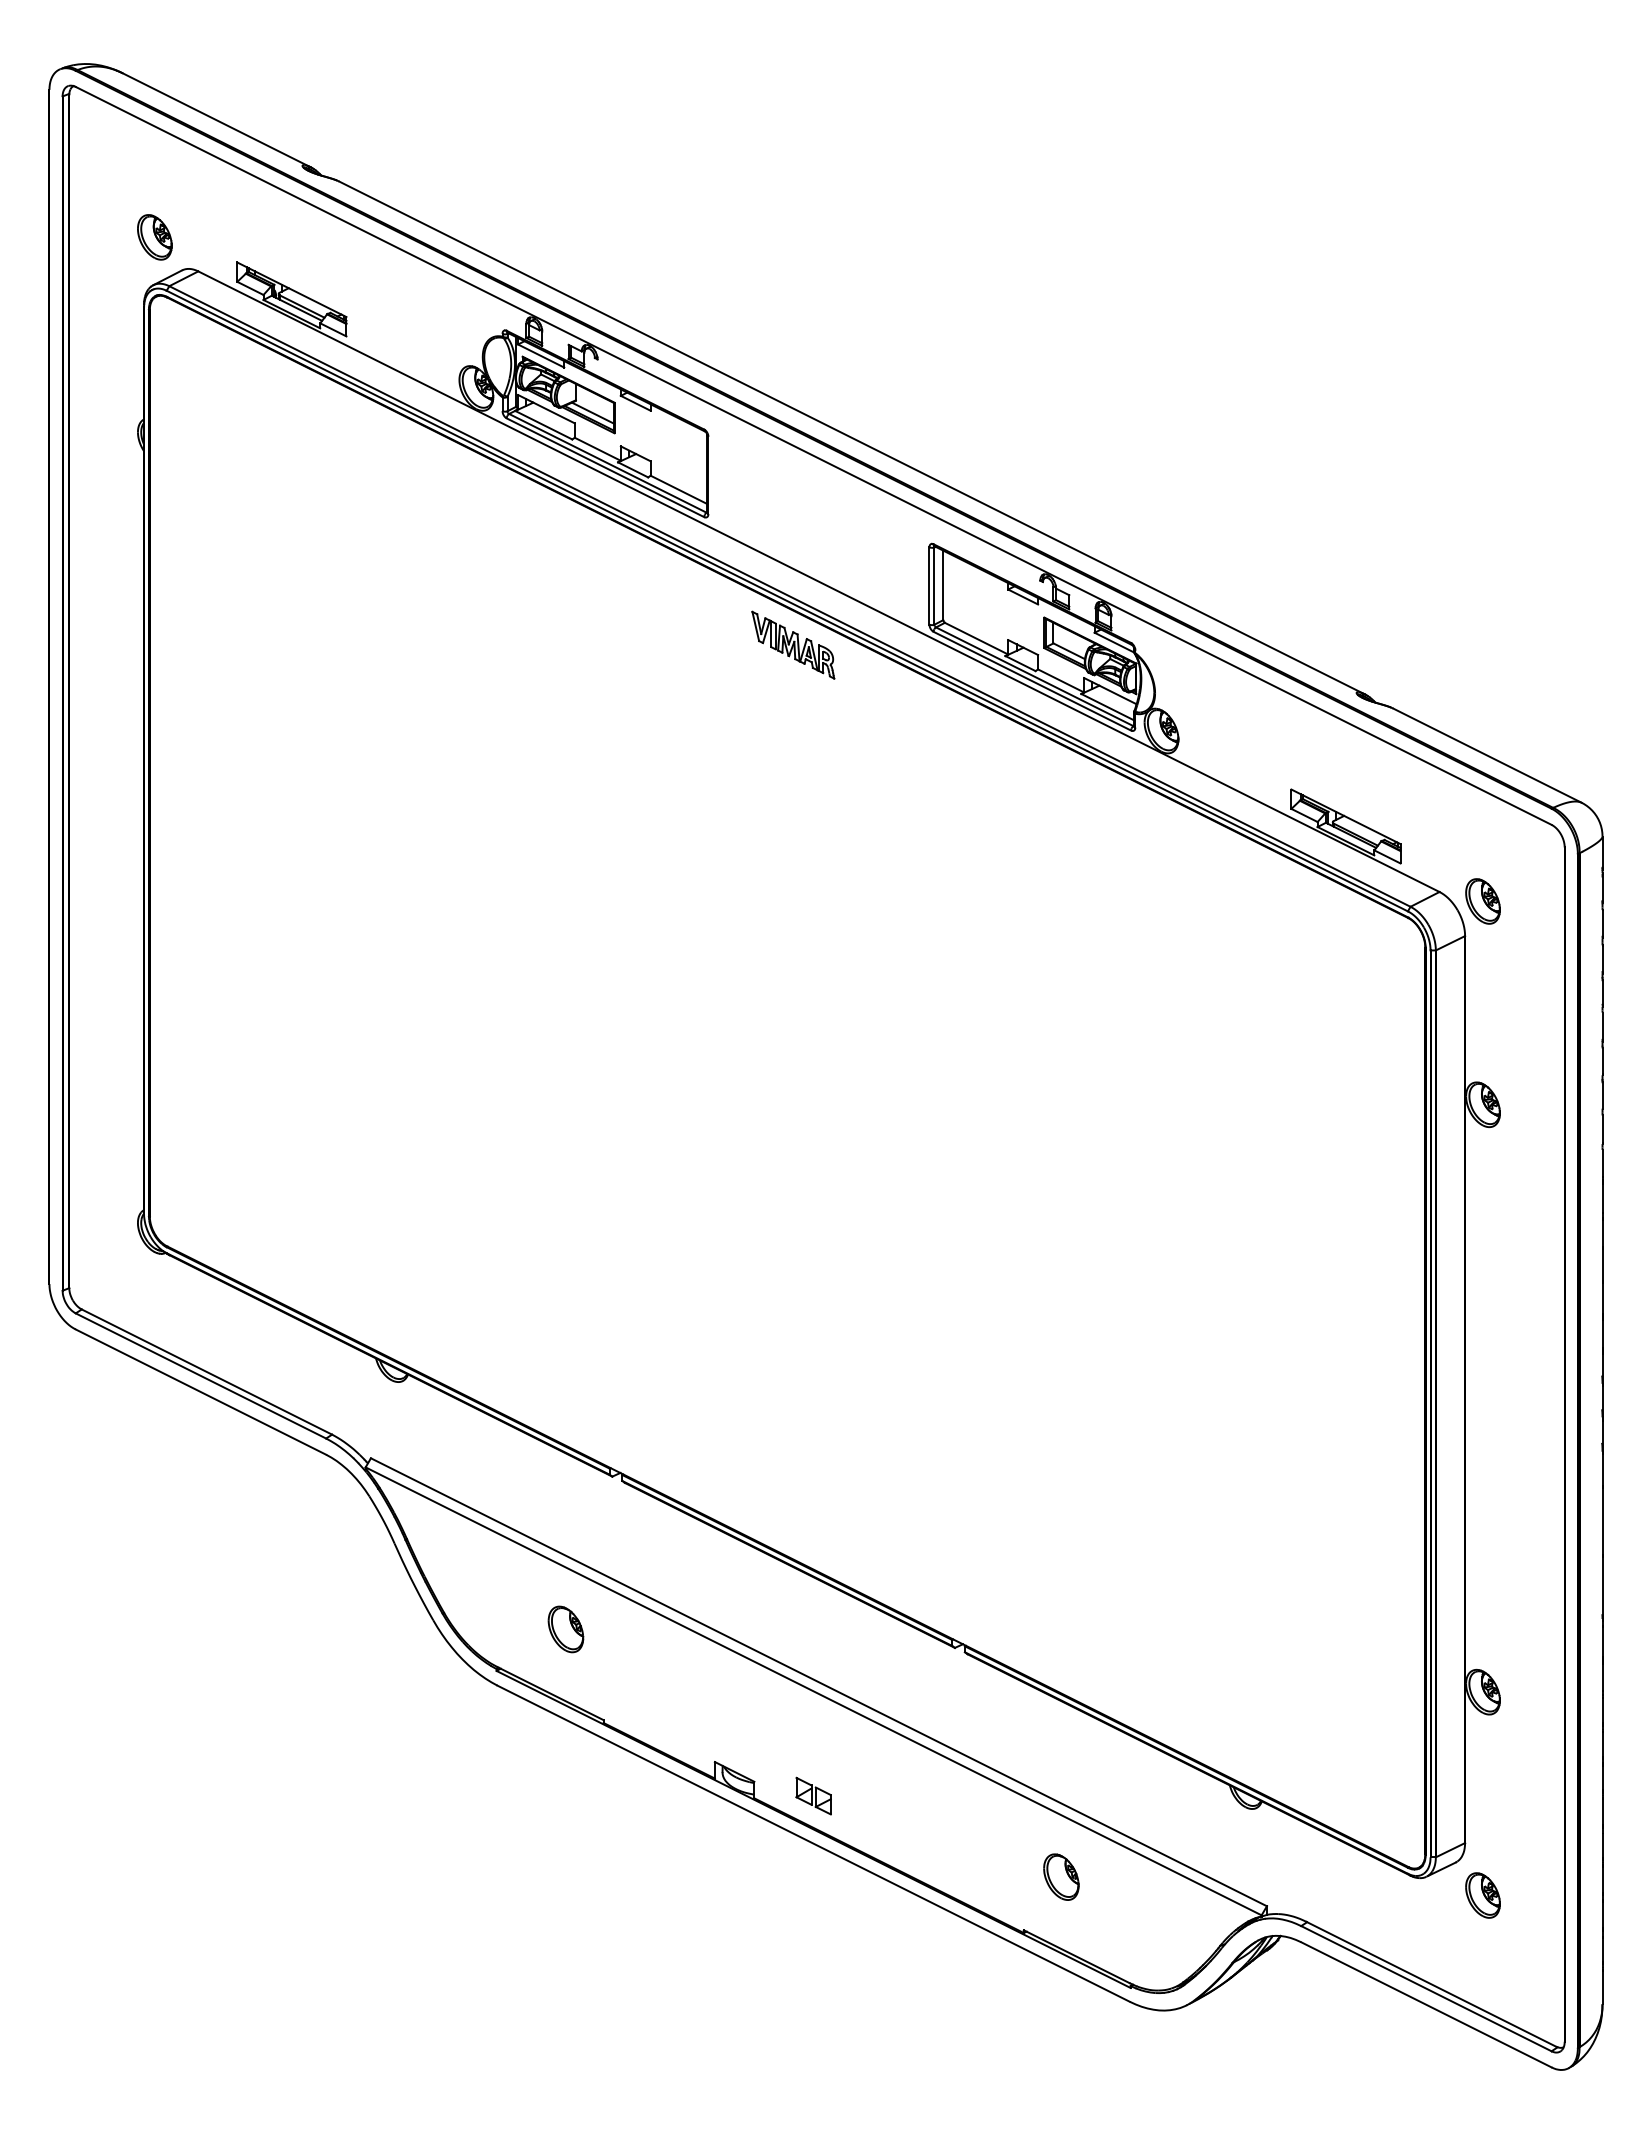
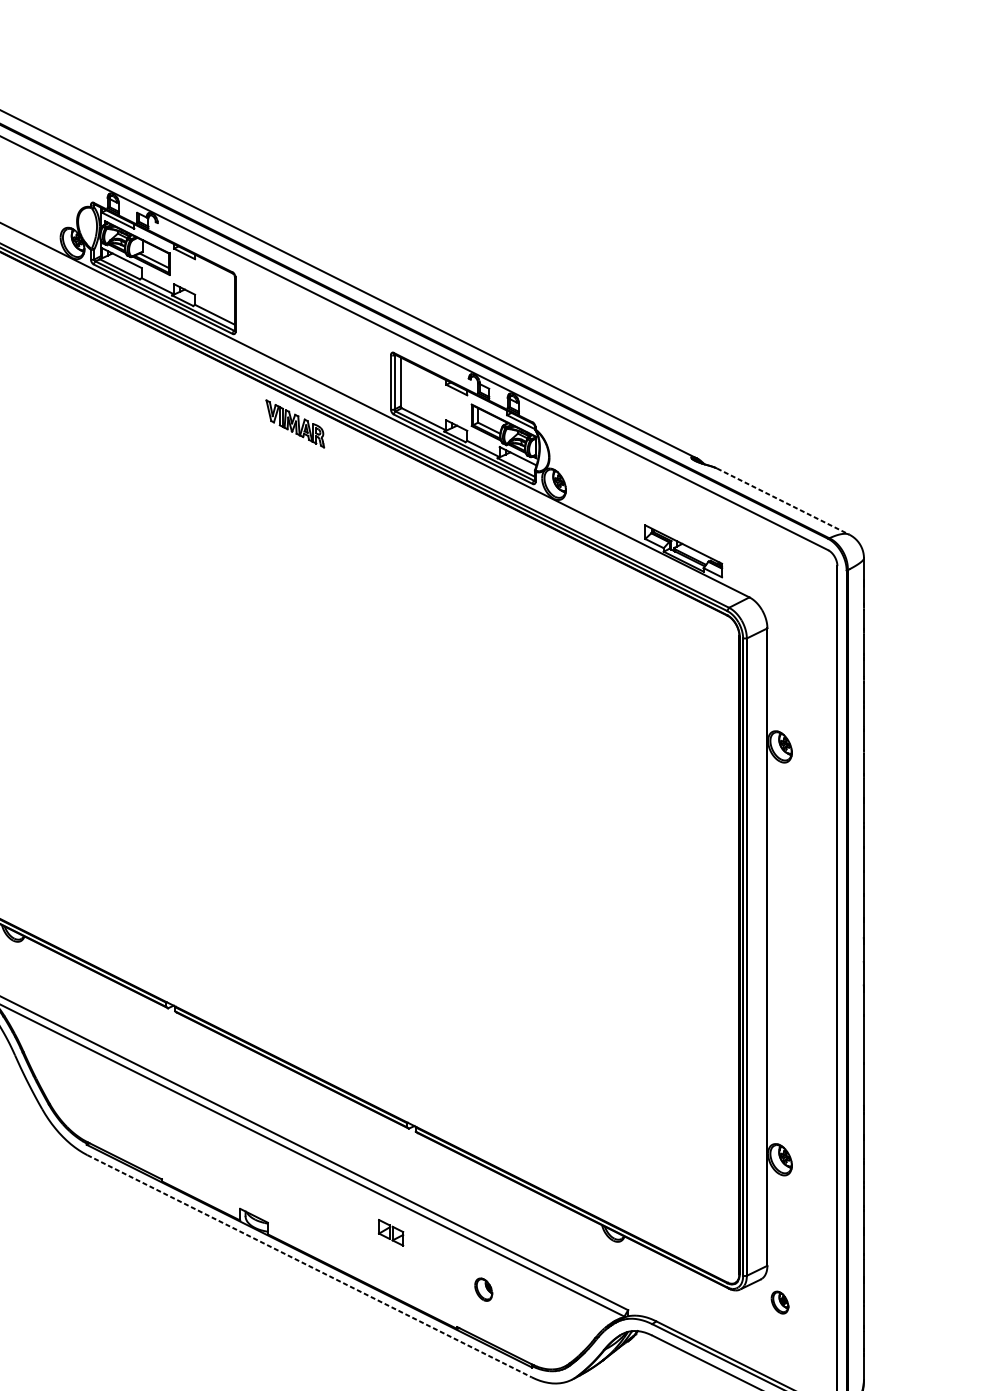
line: (1488, 755) -> (783, 501), solid -> dashed
part: (1482, 901) -> (779, 604), removed
part: (565, 1629) -> (135, 1115), removed
part: (813, 1795) -> (390, 1232), moved
line: (813, 1843) -> (309, 1266), solid -> dashed
part: (1061, 1876) -> (483, 1289), size x0.7
part: (1482, 1895) -> (779, 1302), size x0.7

